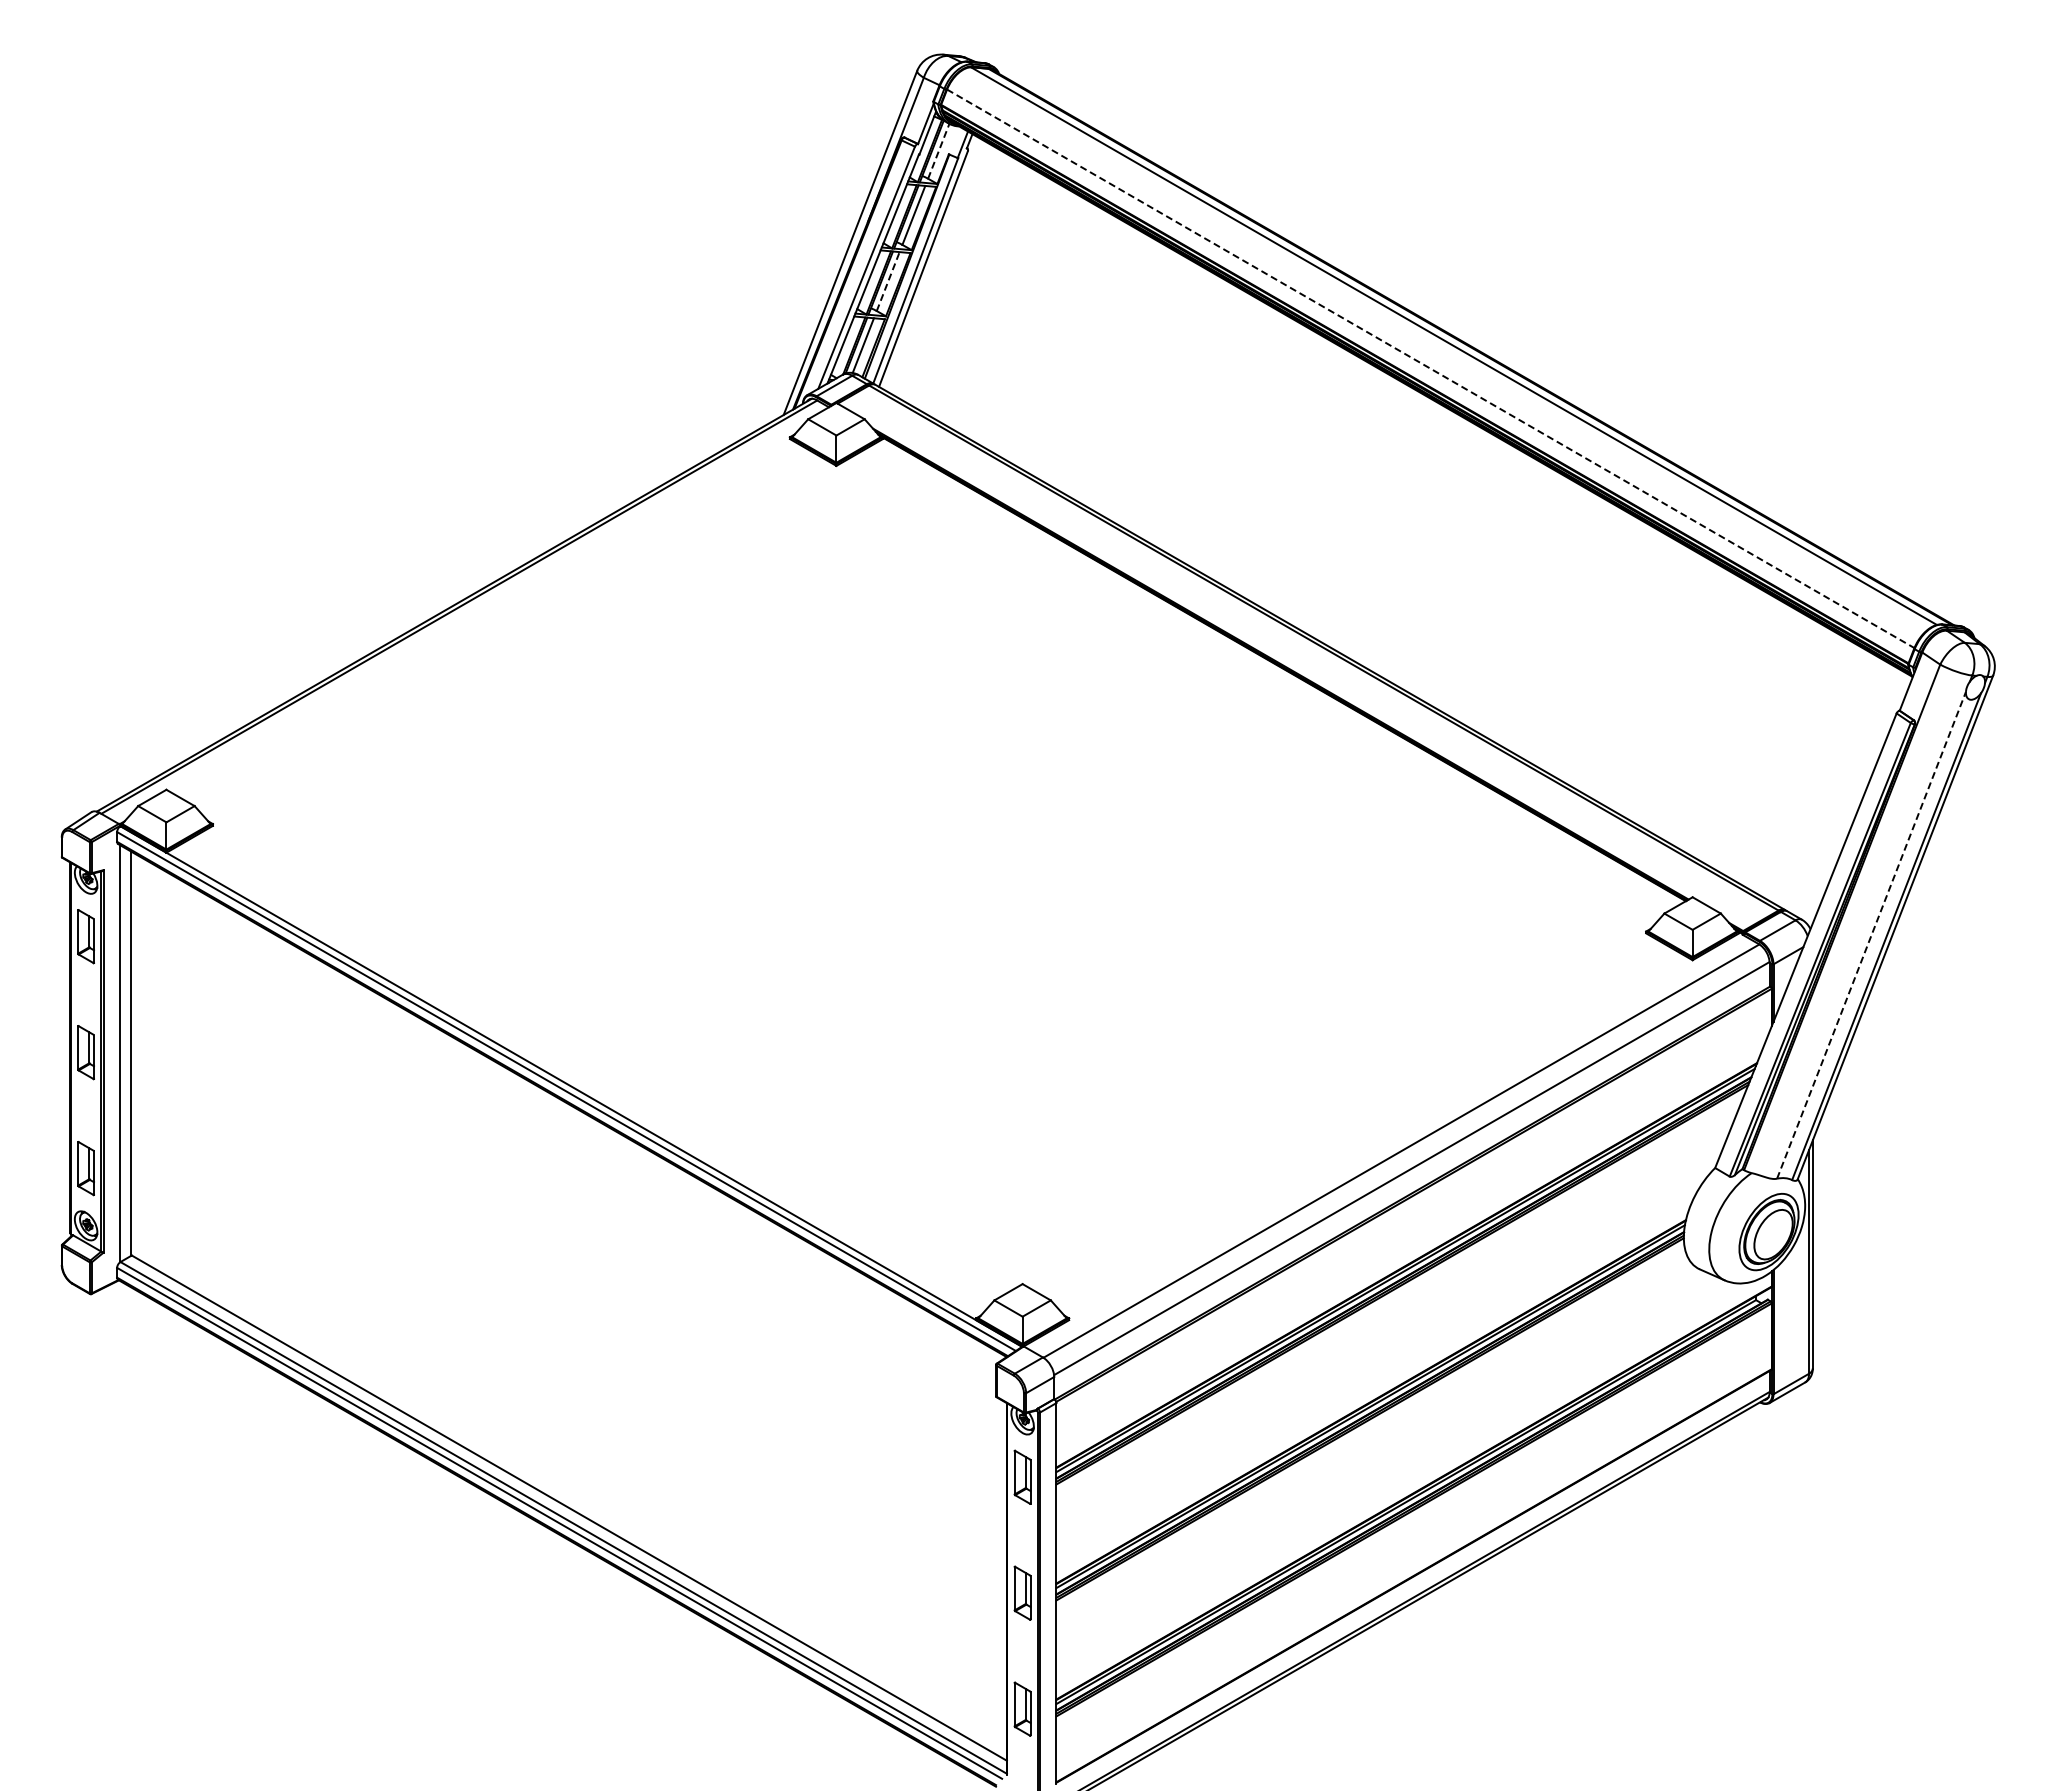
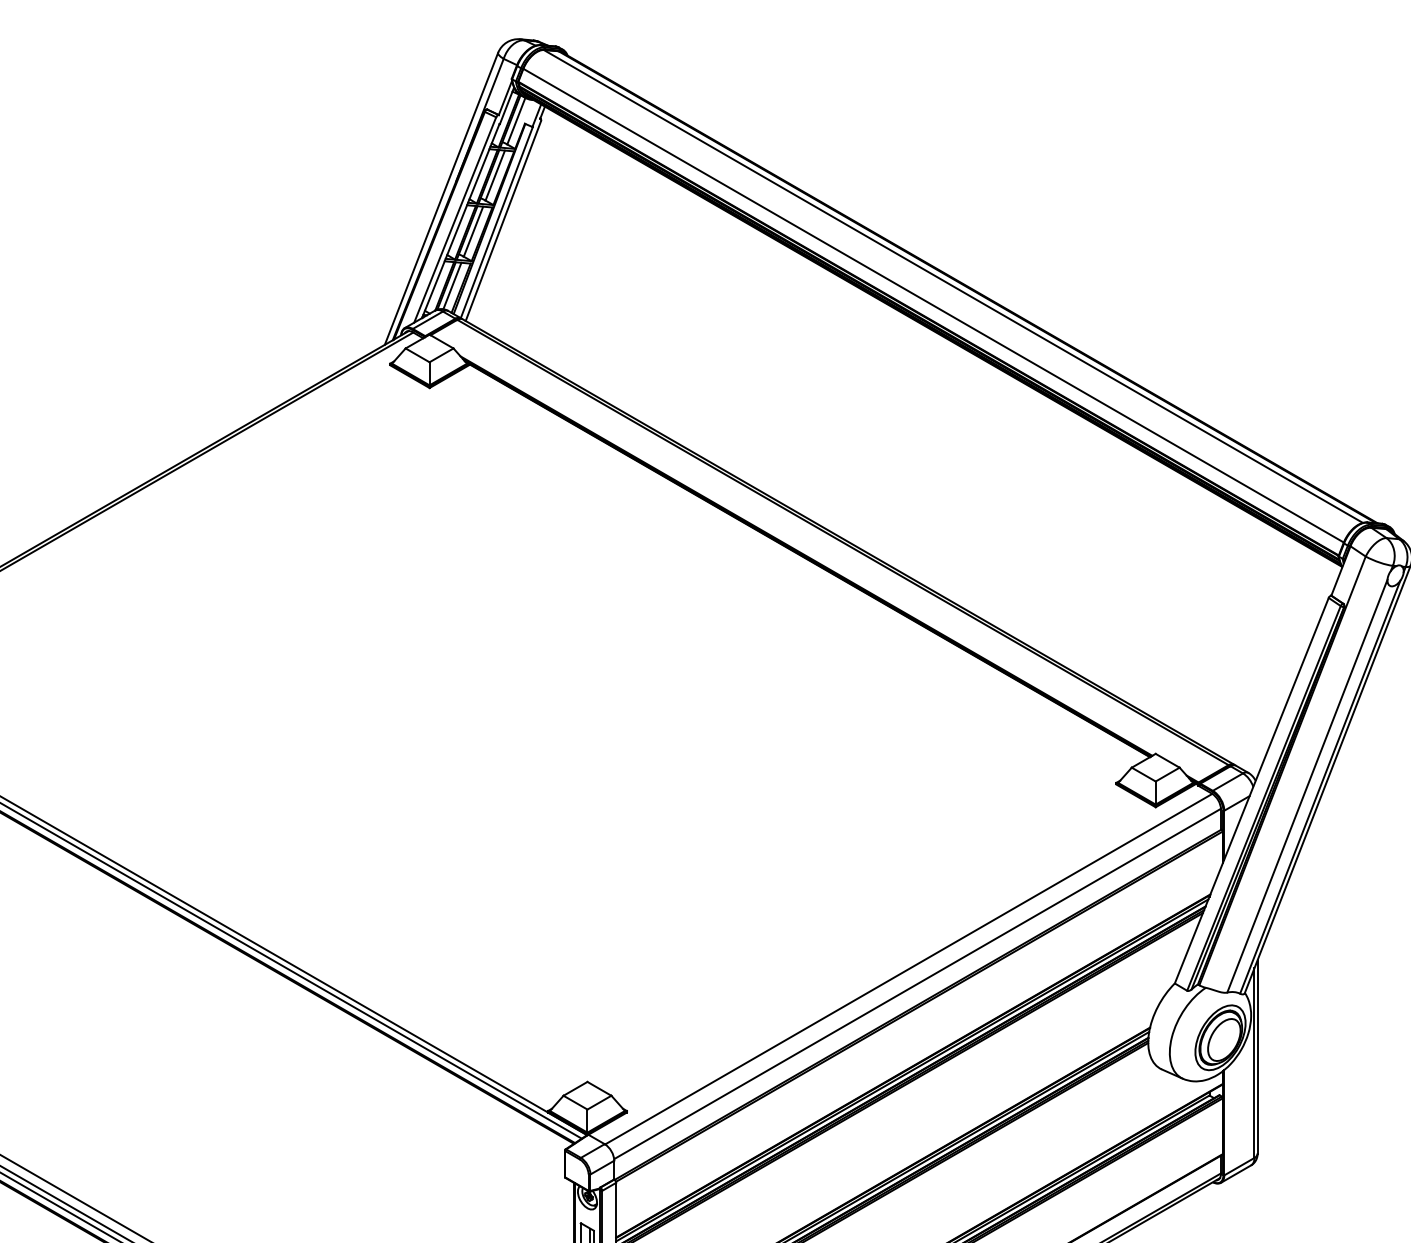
line: (938, 150) -> (516, 120), dashed -> solid
line: (888, 281) -> (473, 231), dashed -> solid
line: (1431, 369) -> (934, 306), dashed -> solid
line: (1871, 934) -> (1307, 785), dashed -> solid

